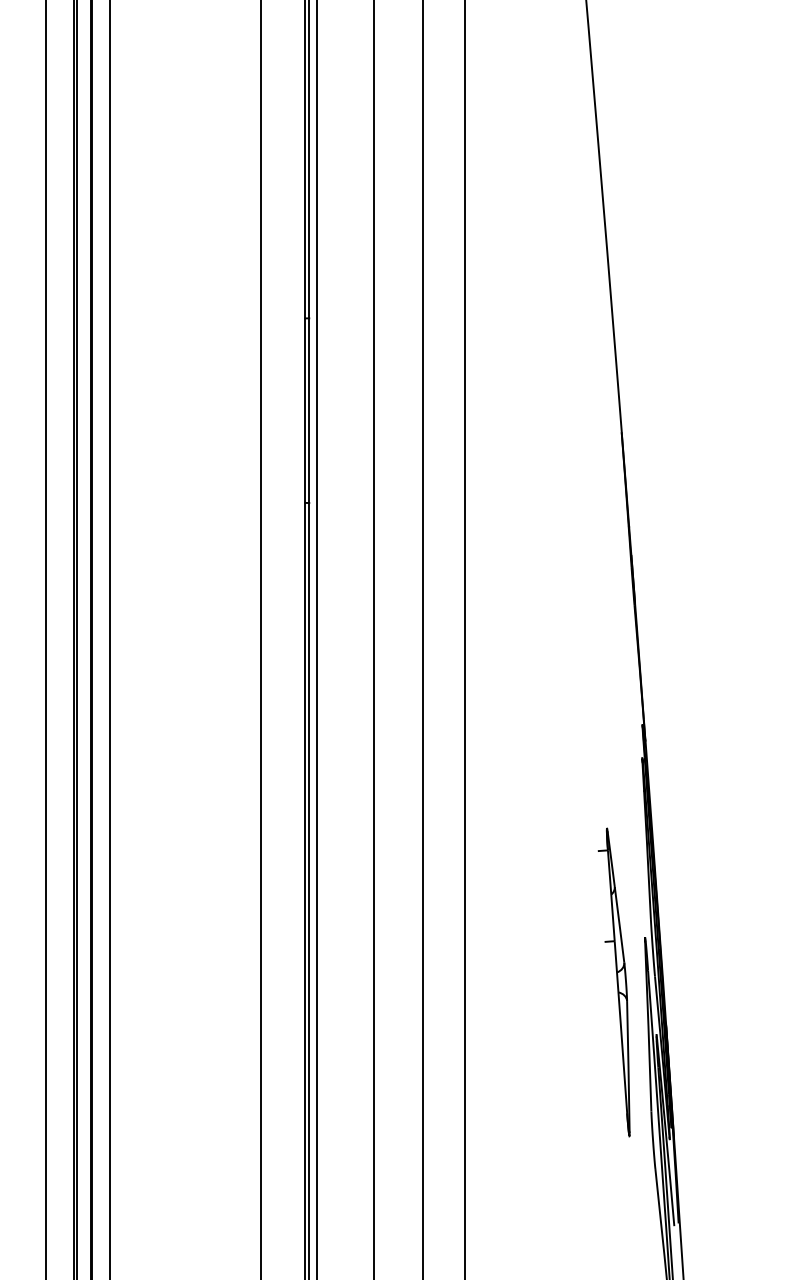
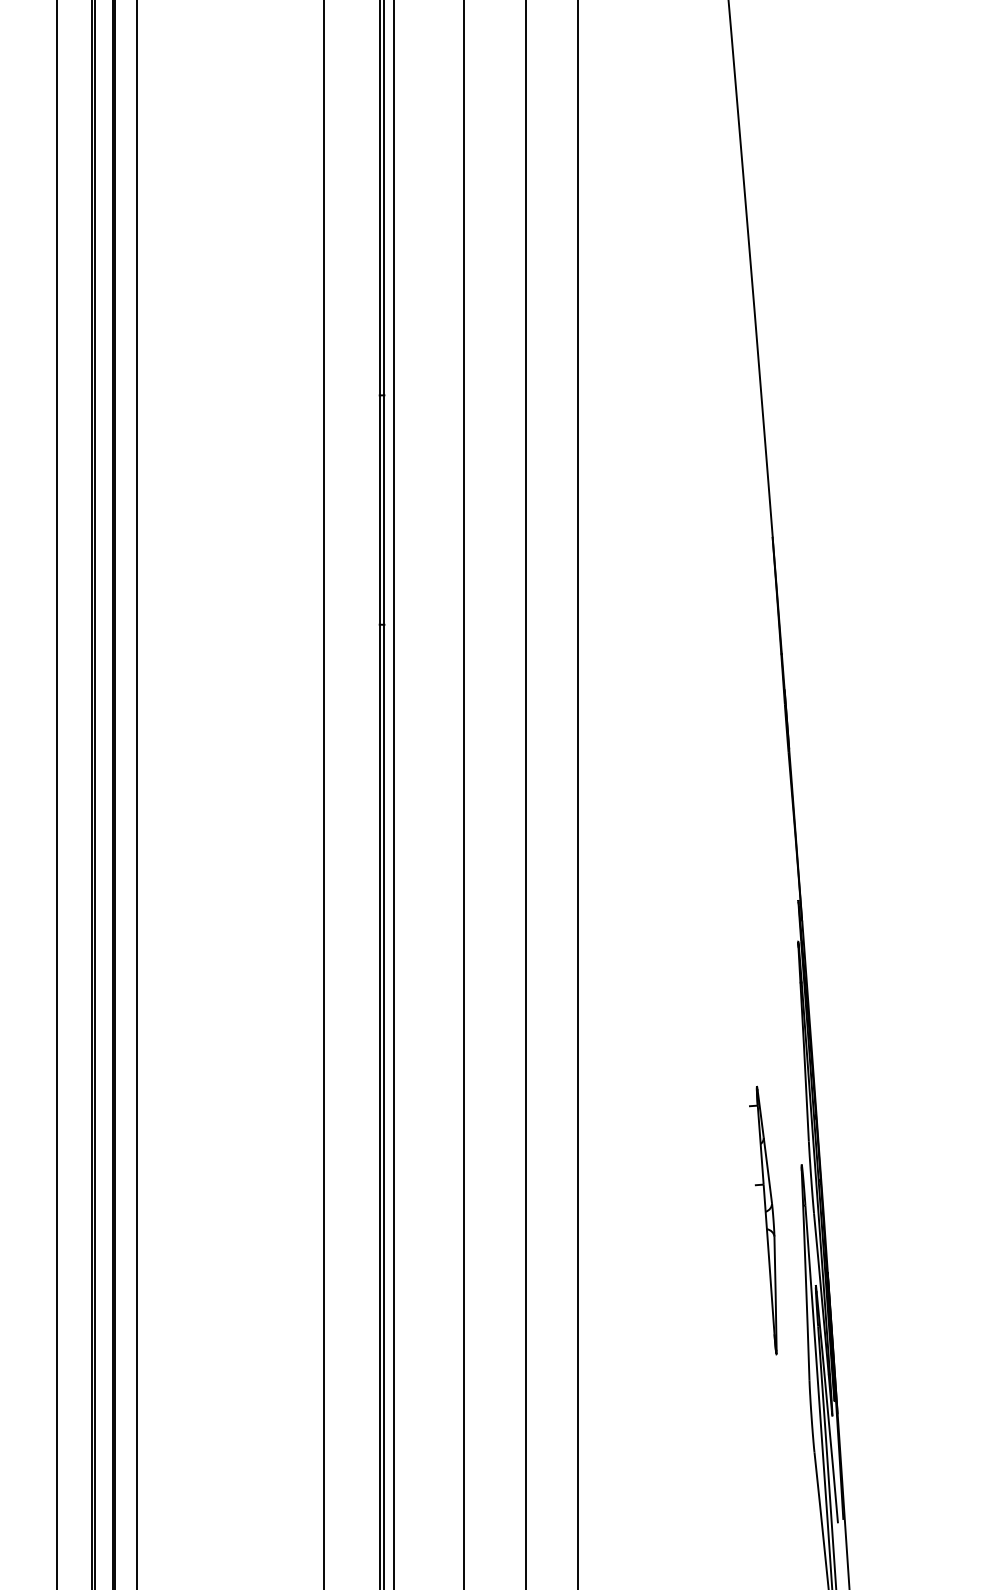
part: (613, 982) -> (762, 1220), size x0.7

